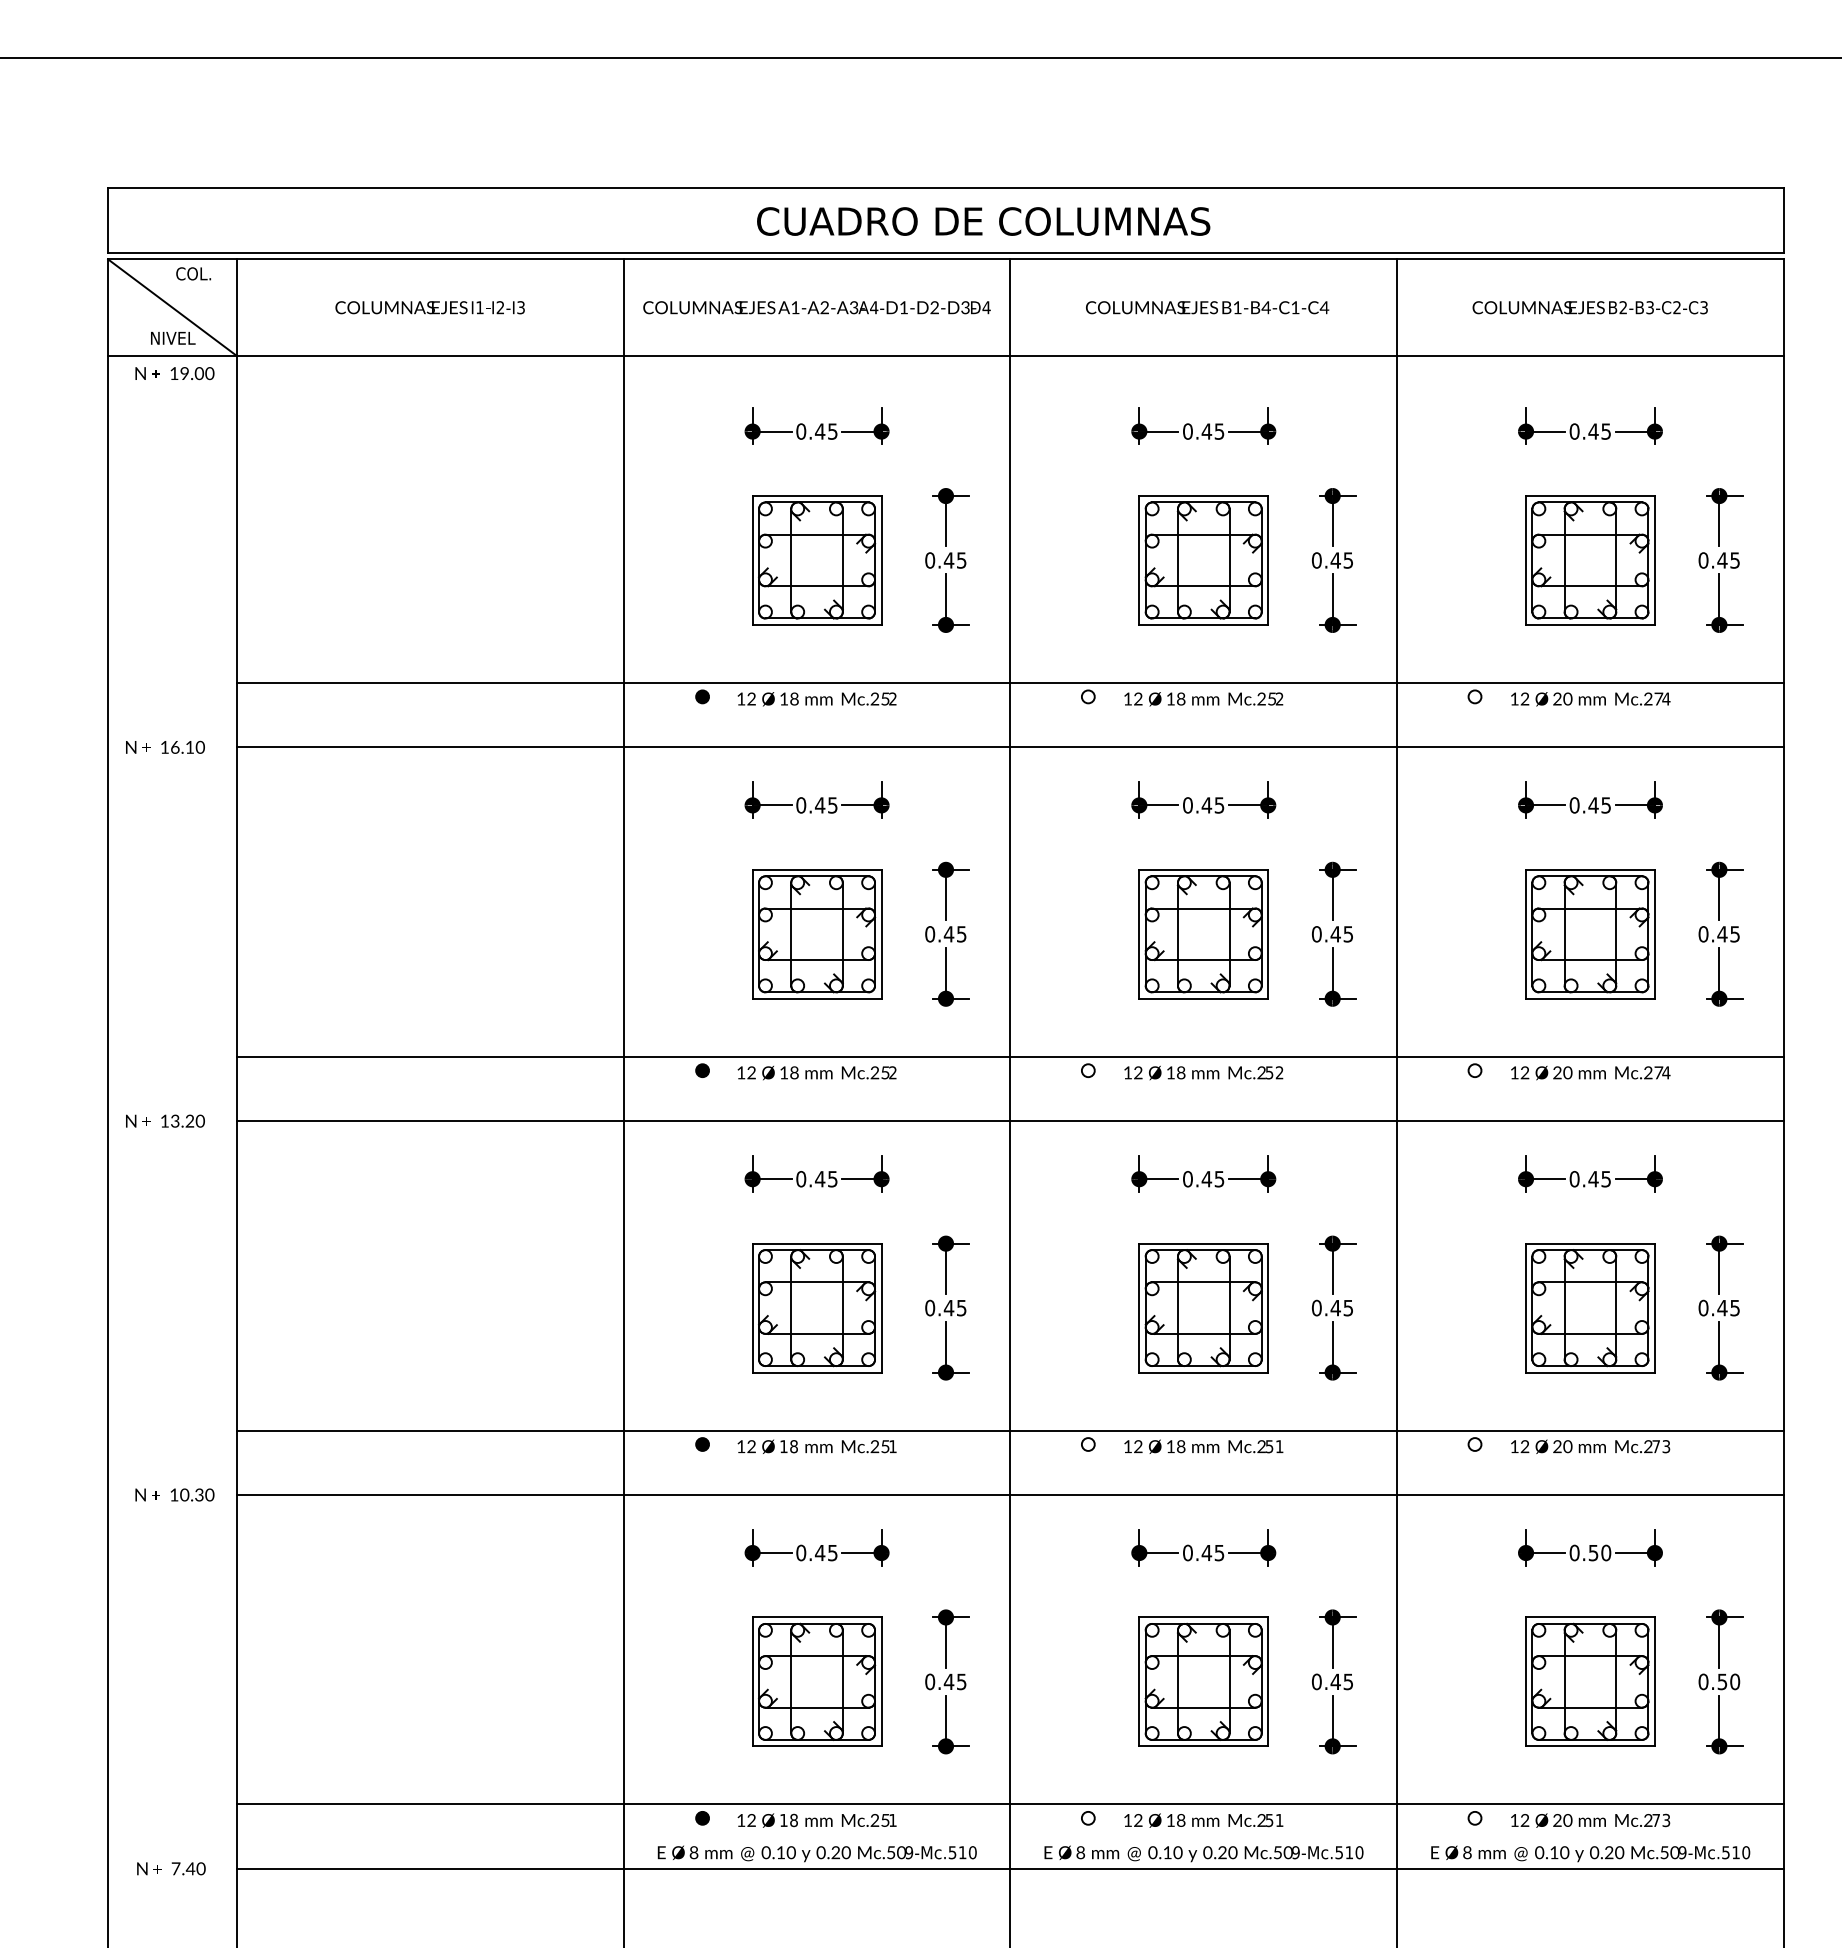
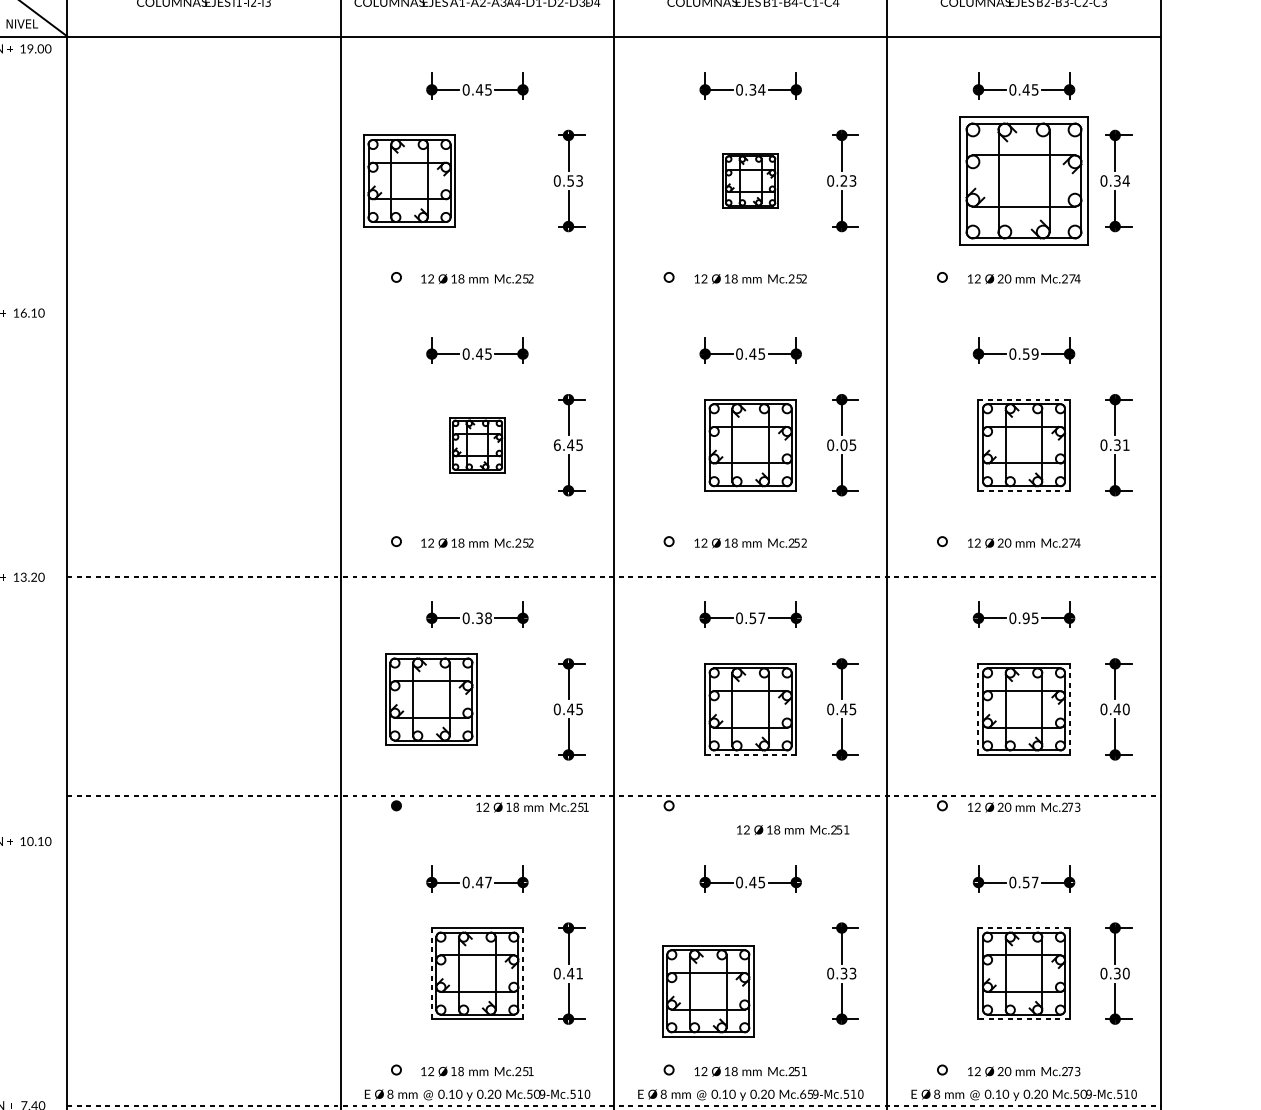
text: (1212, 431) -> (756, 89), 0.45 -> 0.34
part: (817, 560) -> (409, 181), moved
text: (954, 560) -> (574, 181), 0.45 -> 0.53
part: (1203, 560) -> (750, 181), size x0.6
text: (1341, 560) -> (848, 181), 0.45 -> 0.23
part: (1590, 560) -> (1024, 181), size x1.4
text: (1728, 560) -> (1121, 181), 0.45 -> 0.34
line: (1010, 682) -> (614, 267), removed
fill: (702, 696) -> (396, 277), removed
line: (1010, 747) -> (614, 313), removed
text: (1599, 805) -> (1030, 354), 0.45 -> 0.59
line: (1590, 869) -> (1024, 399), solid -> dashed
part: (817, 934) -> (477, 445), size x0.6
text: (930, 934) -> (557, 445), 0.45 -> 6.45
text: (1335, 934) -> (843, 445), 0.45 -> 0.05
text: (1728, 934) -> (1121, 445), 0.45 -> 0.31
line: (1589, 998) -> (1023, 490), solid -> dashed
line: (1010, 1056) -> (614, 531), removed
fill: (702, 1070) -> (396, 541), removed
line: (1010, 1121) -> (614, 577), solid -> dashed
text: (826, 1178) -> (484, 617), 0.45 -> 0.38
text: (1593, 1178) -> (1026, 617), 0.45 -> 0.95
text: (1212, 1179) -> (756, 618), 0.45 -> 0.57
text: (1735, 1307) -> (1126, 708), 0.45 -> 0.40
part: (817, 1308) -> (431, 699), moved
line: (1526, 1308) -> (978, 709), solid -> dashed
line: (1654, 1308) -> (1069, 709), solid -> dashed
line: (1203, 1372) -> (750, 754), solid -> dashed
line: (1010, 1430) -> (614, 795), solid -> dashed
text: (816, 1446) -> (532, 807), moved
text: (1203, 1446) -> (792, 829), moved
text: (199, 1494) -> (40, 841), 10.30 -> 10.10
line: (1010, 1495) -> (614, 841), removed
text: (1606, 1552) -> (1035, 882), 0.50 -> 0.57
text: (832, 1553) -> (488, 882), 0.45 -> 0.47
line: (1590, 1617) -> (1024, 928), solid -> dashed
text: (961, 1681) -> (579, 973), 0.45 -> 0.41
part: (1203, 1681) -> (708, 990), moved
text: (1341, 1681) -> (848, 973), 0.45 -> 0.33
text: (1722, 1681) -> (1117, 973), 0.50 -> 0.30
line: (752, 1682) -> (431, 974), solid -> dashed
line: (881, 1682) -> (522, 974), solid -> dashed
line: (1589, 1746) -> (1023, 1019), solid -> dashed
line: (1010, 1804) -> (614, 1060), removed
fill: (702, 1817) -> (396, 1069), removed
text: (1282, 1852) -> (806, 1094), Mc.50 -> Mc.65
line: (1010, 1868) -> (614, 1105), solid -> dashed

